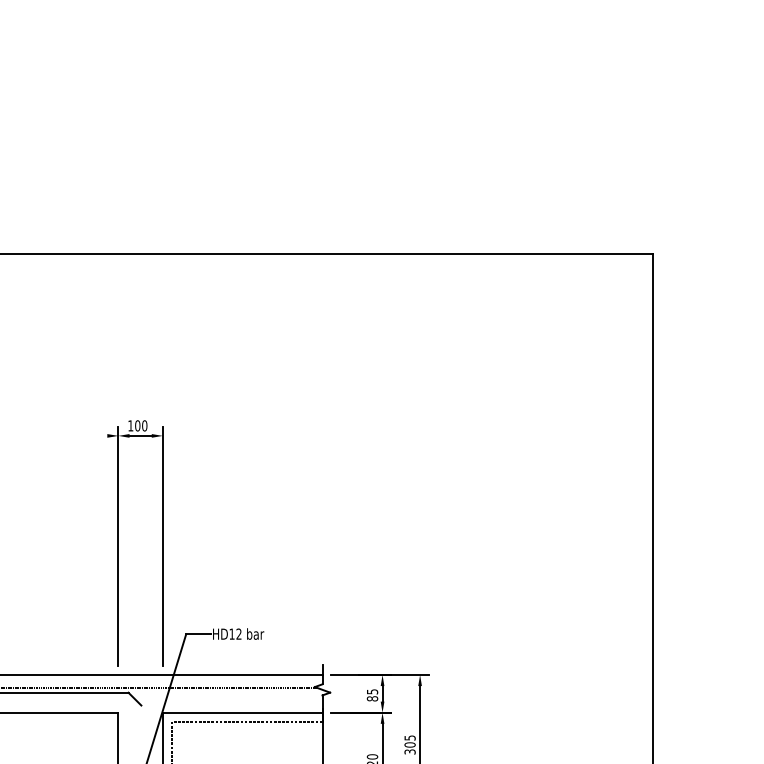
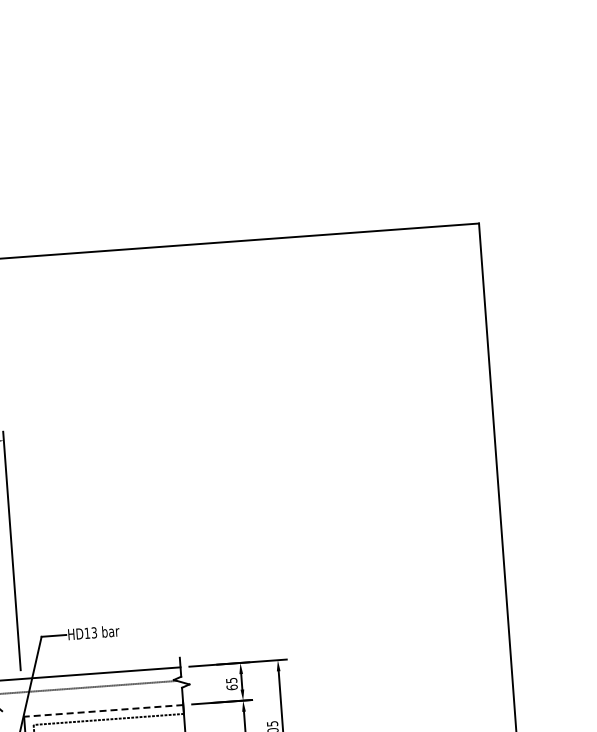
text: (238, 634) -> (93, 633), HD12 -> HD13
text: (371, 698) -> (231, 687), 85 -> 65
line: (242, 712) -> (103, 710), solid -> dashed

